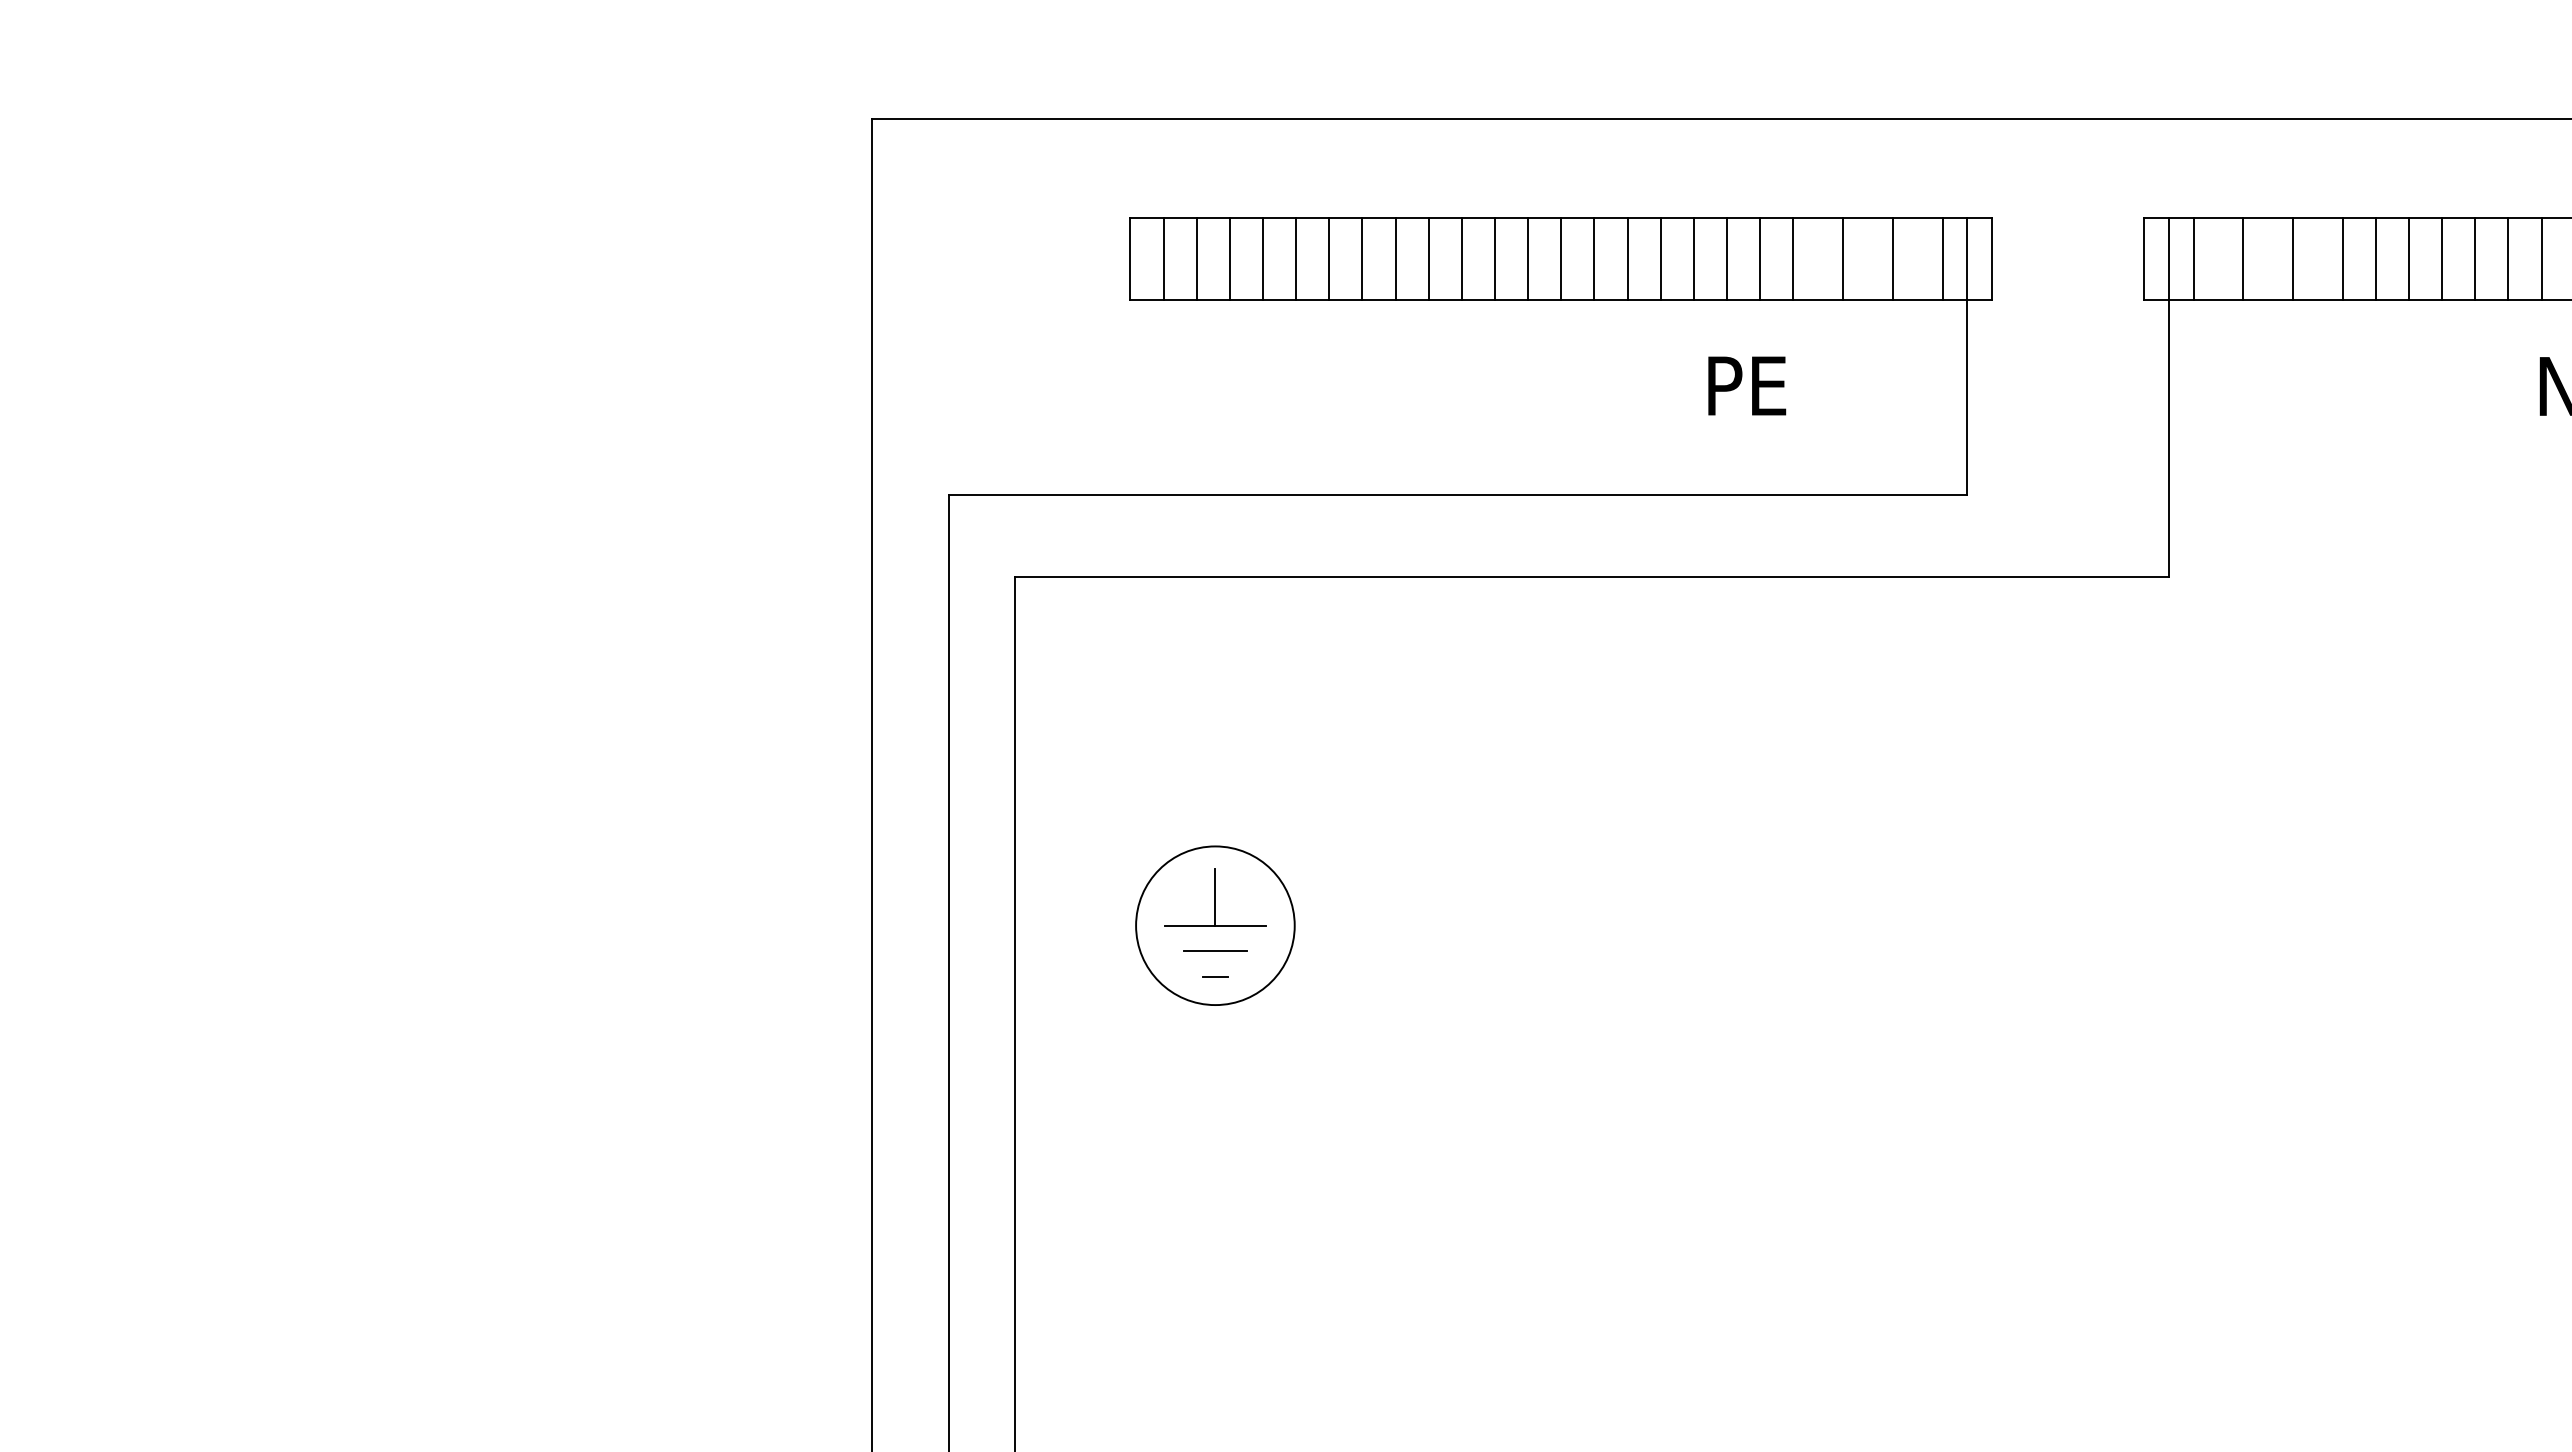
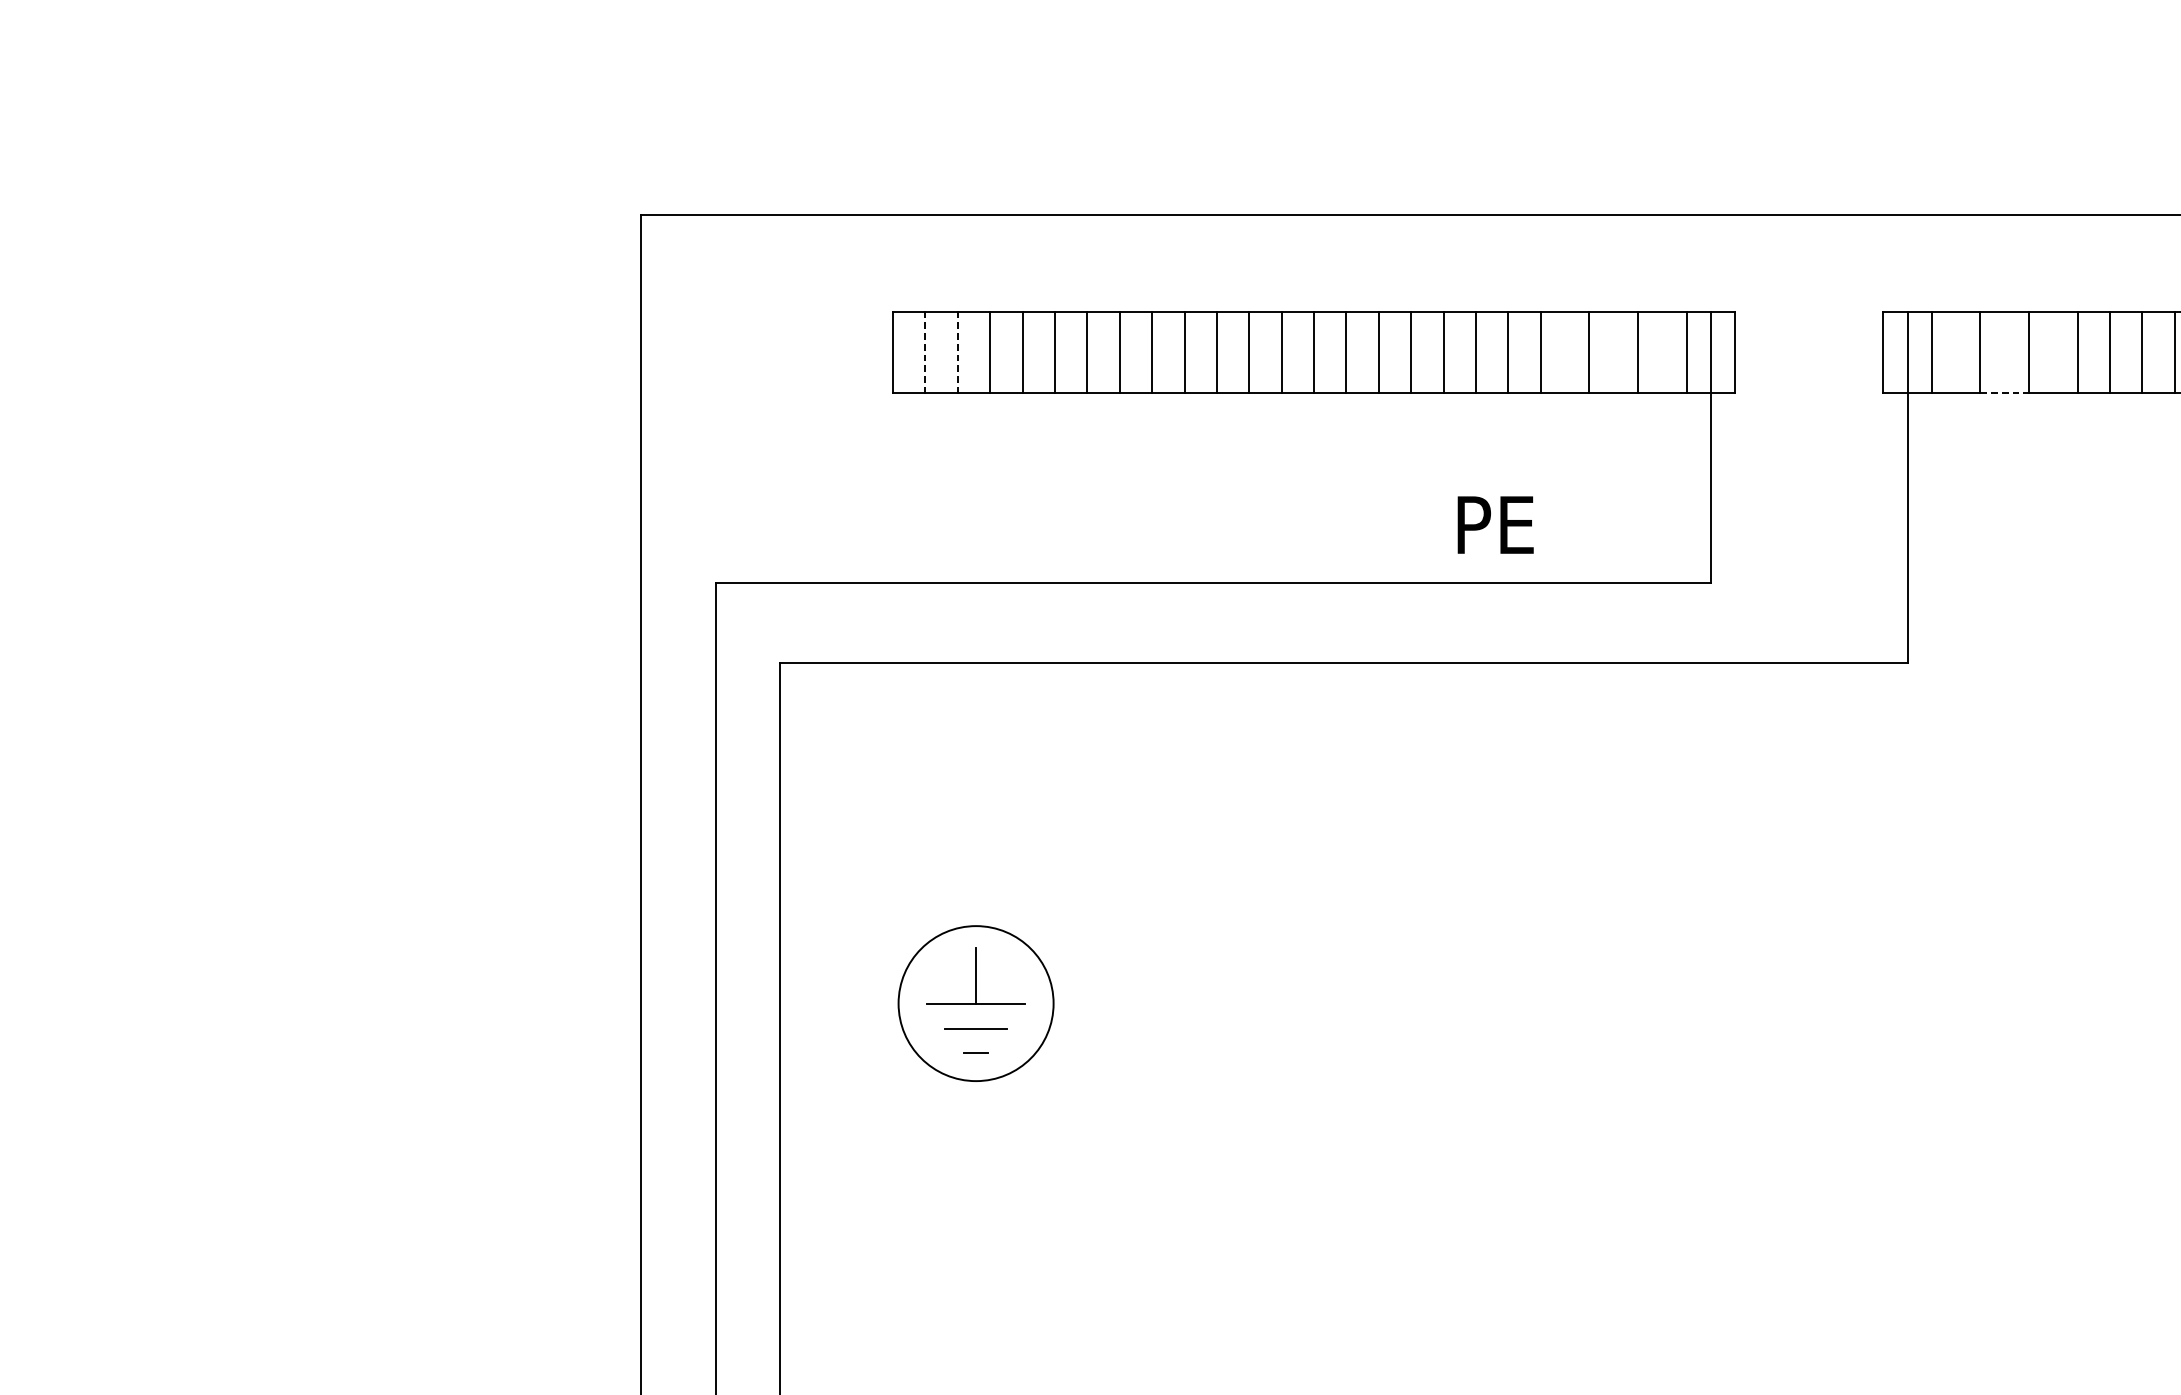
line: (1163, 259) -> (925, 352), solid -> dashed
line: (1196, 259) -> (957, 352), solid -> dashed
line: (2268, 300) -> (2005, 392), solid -> dashed
text: (1747, 385) -> (1496, 524), moved

